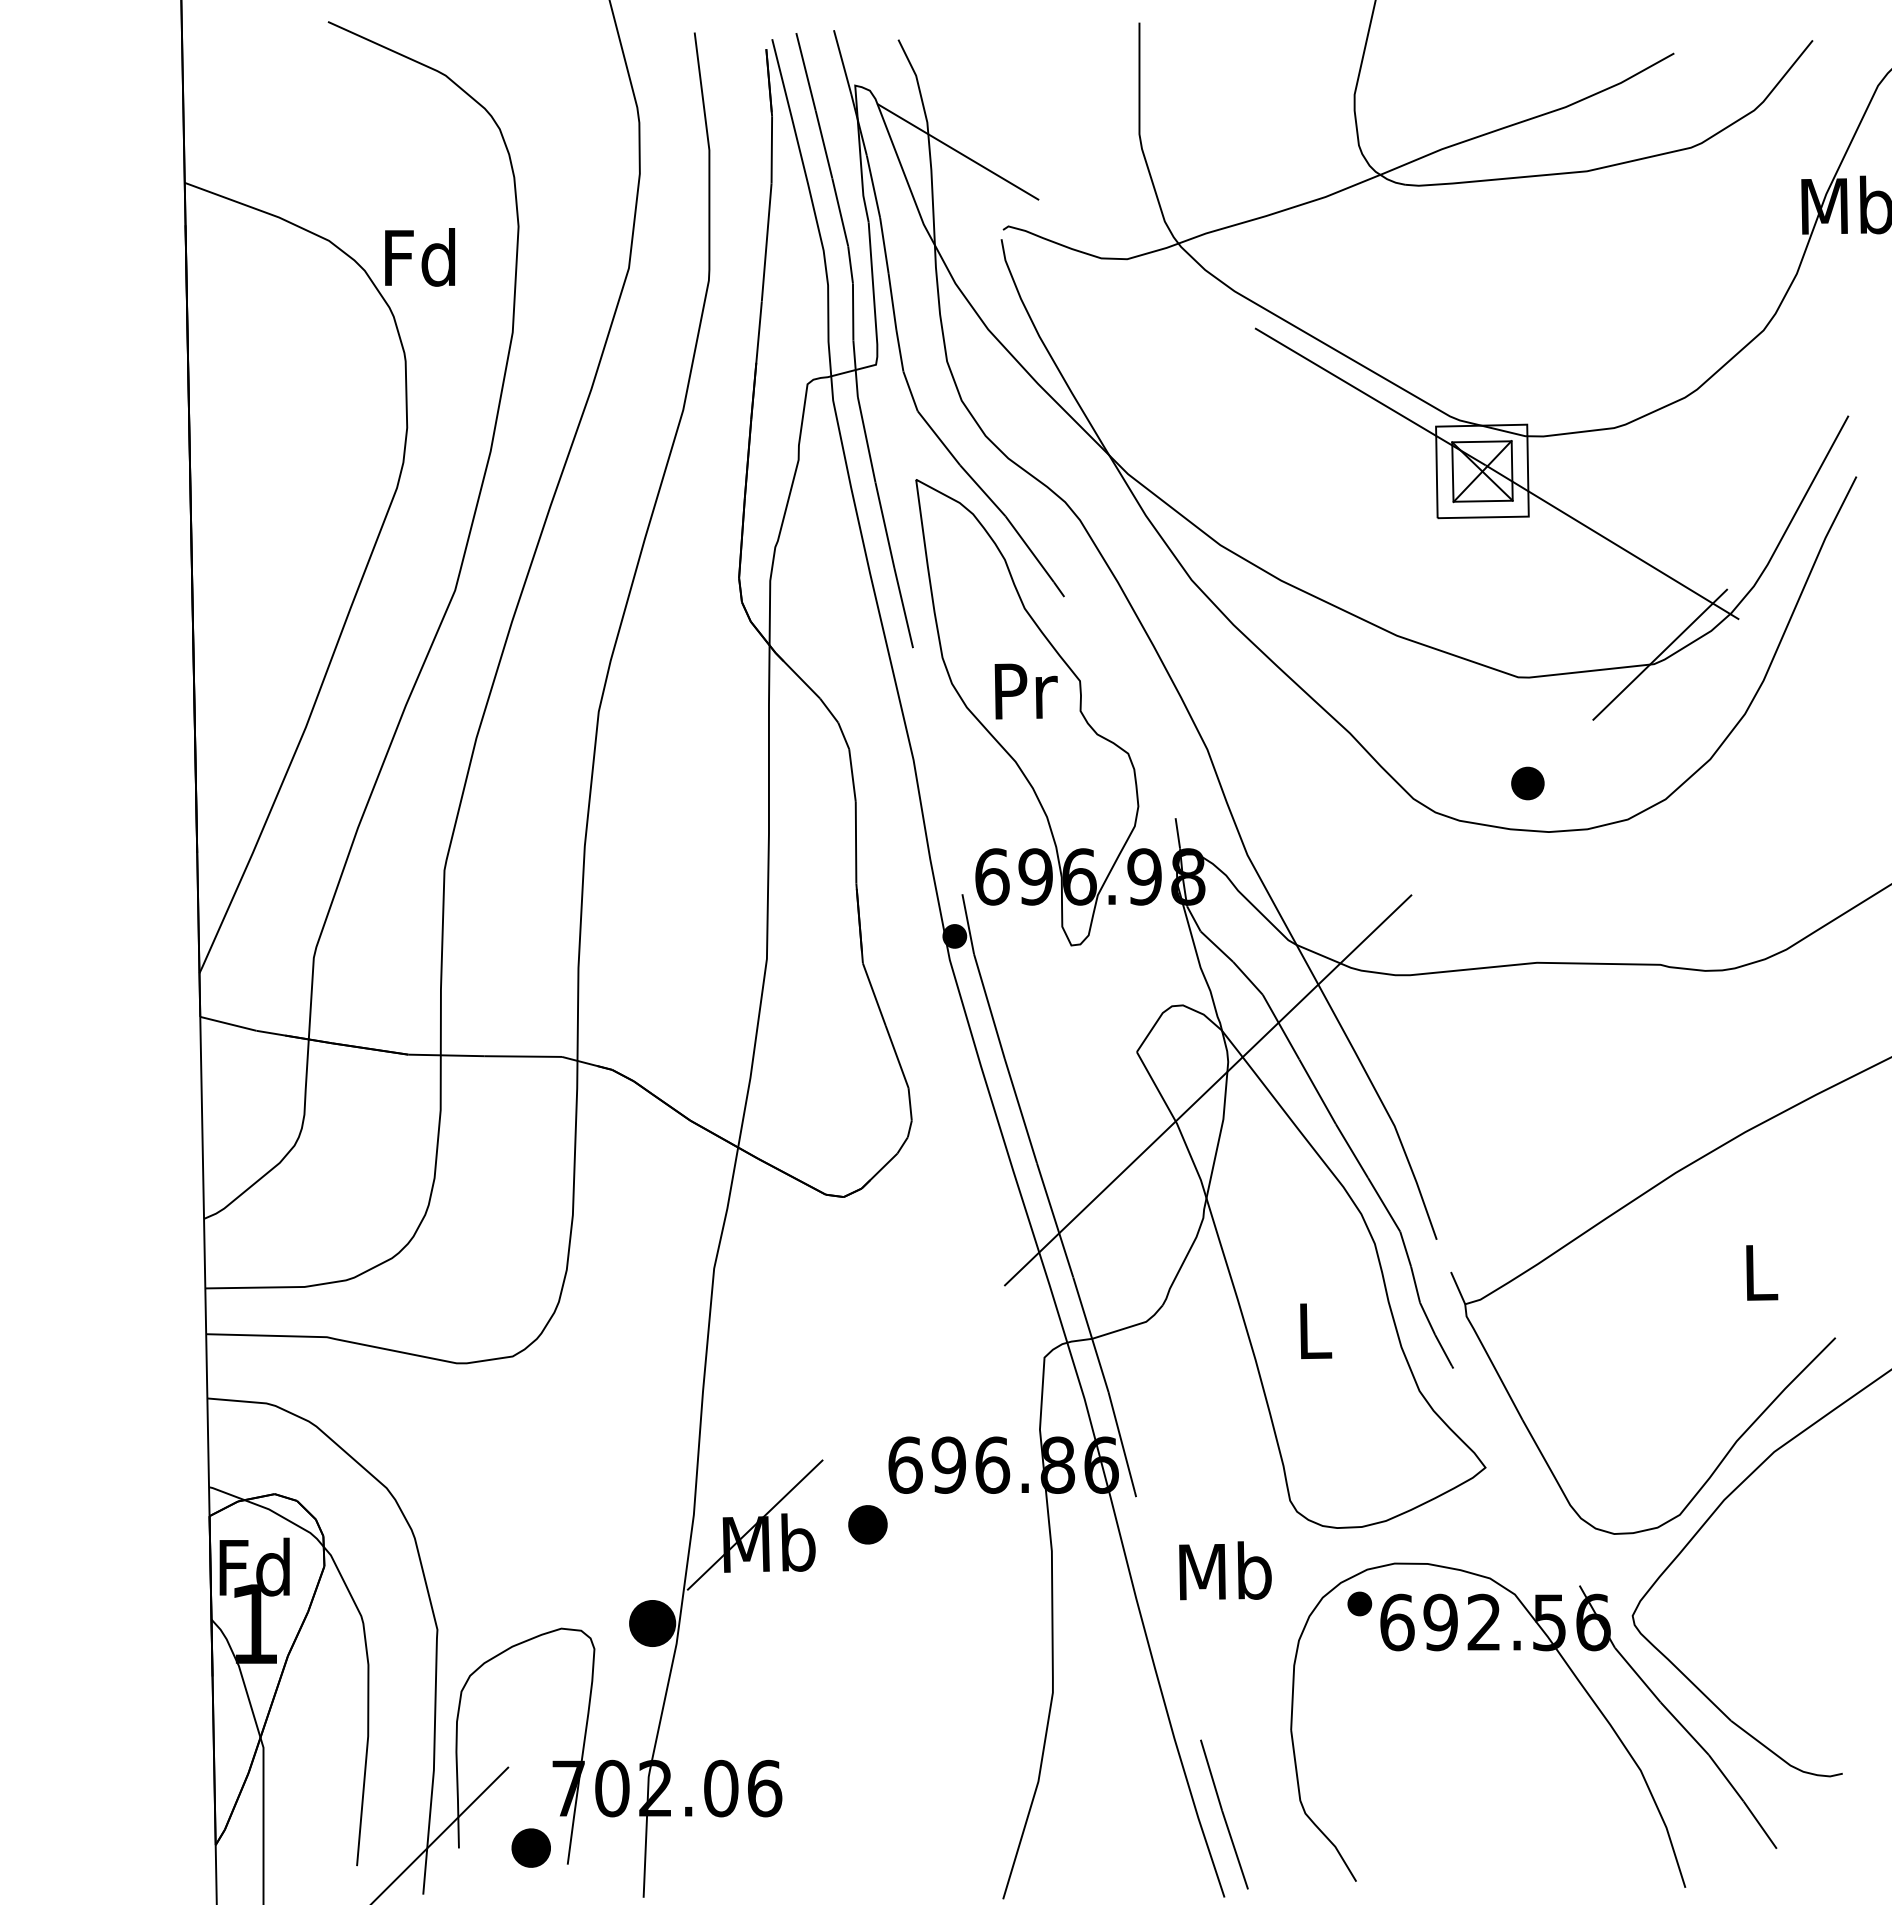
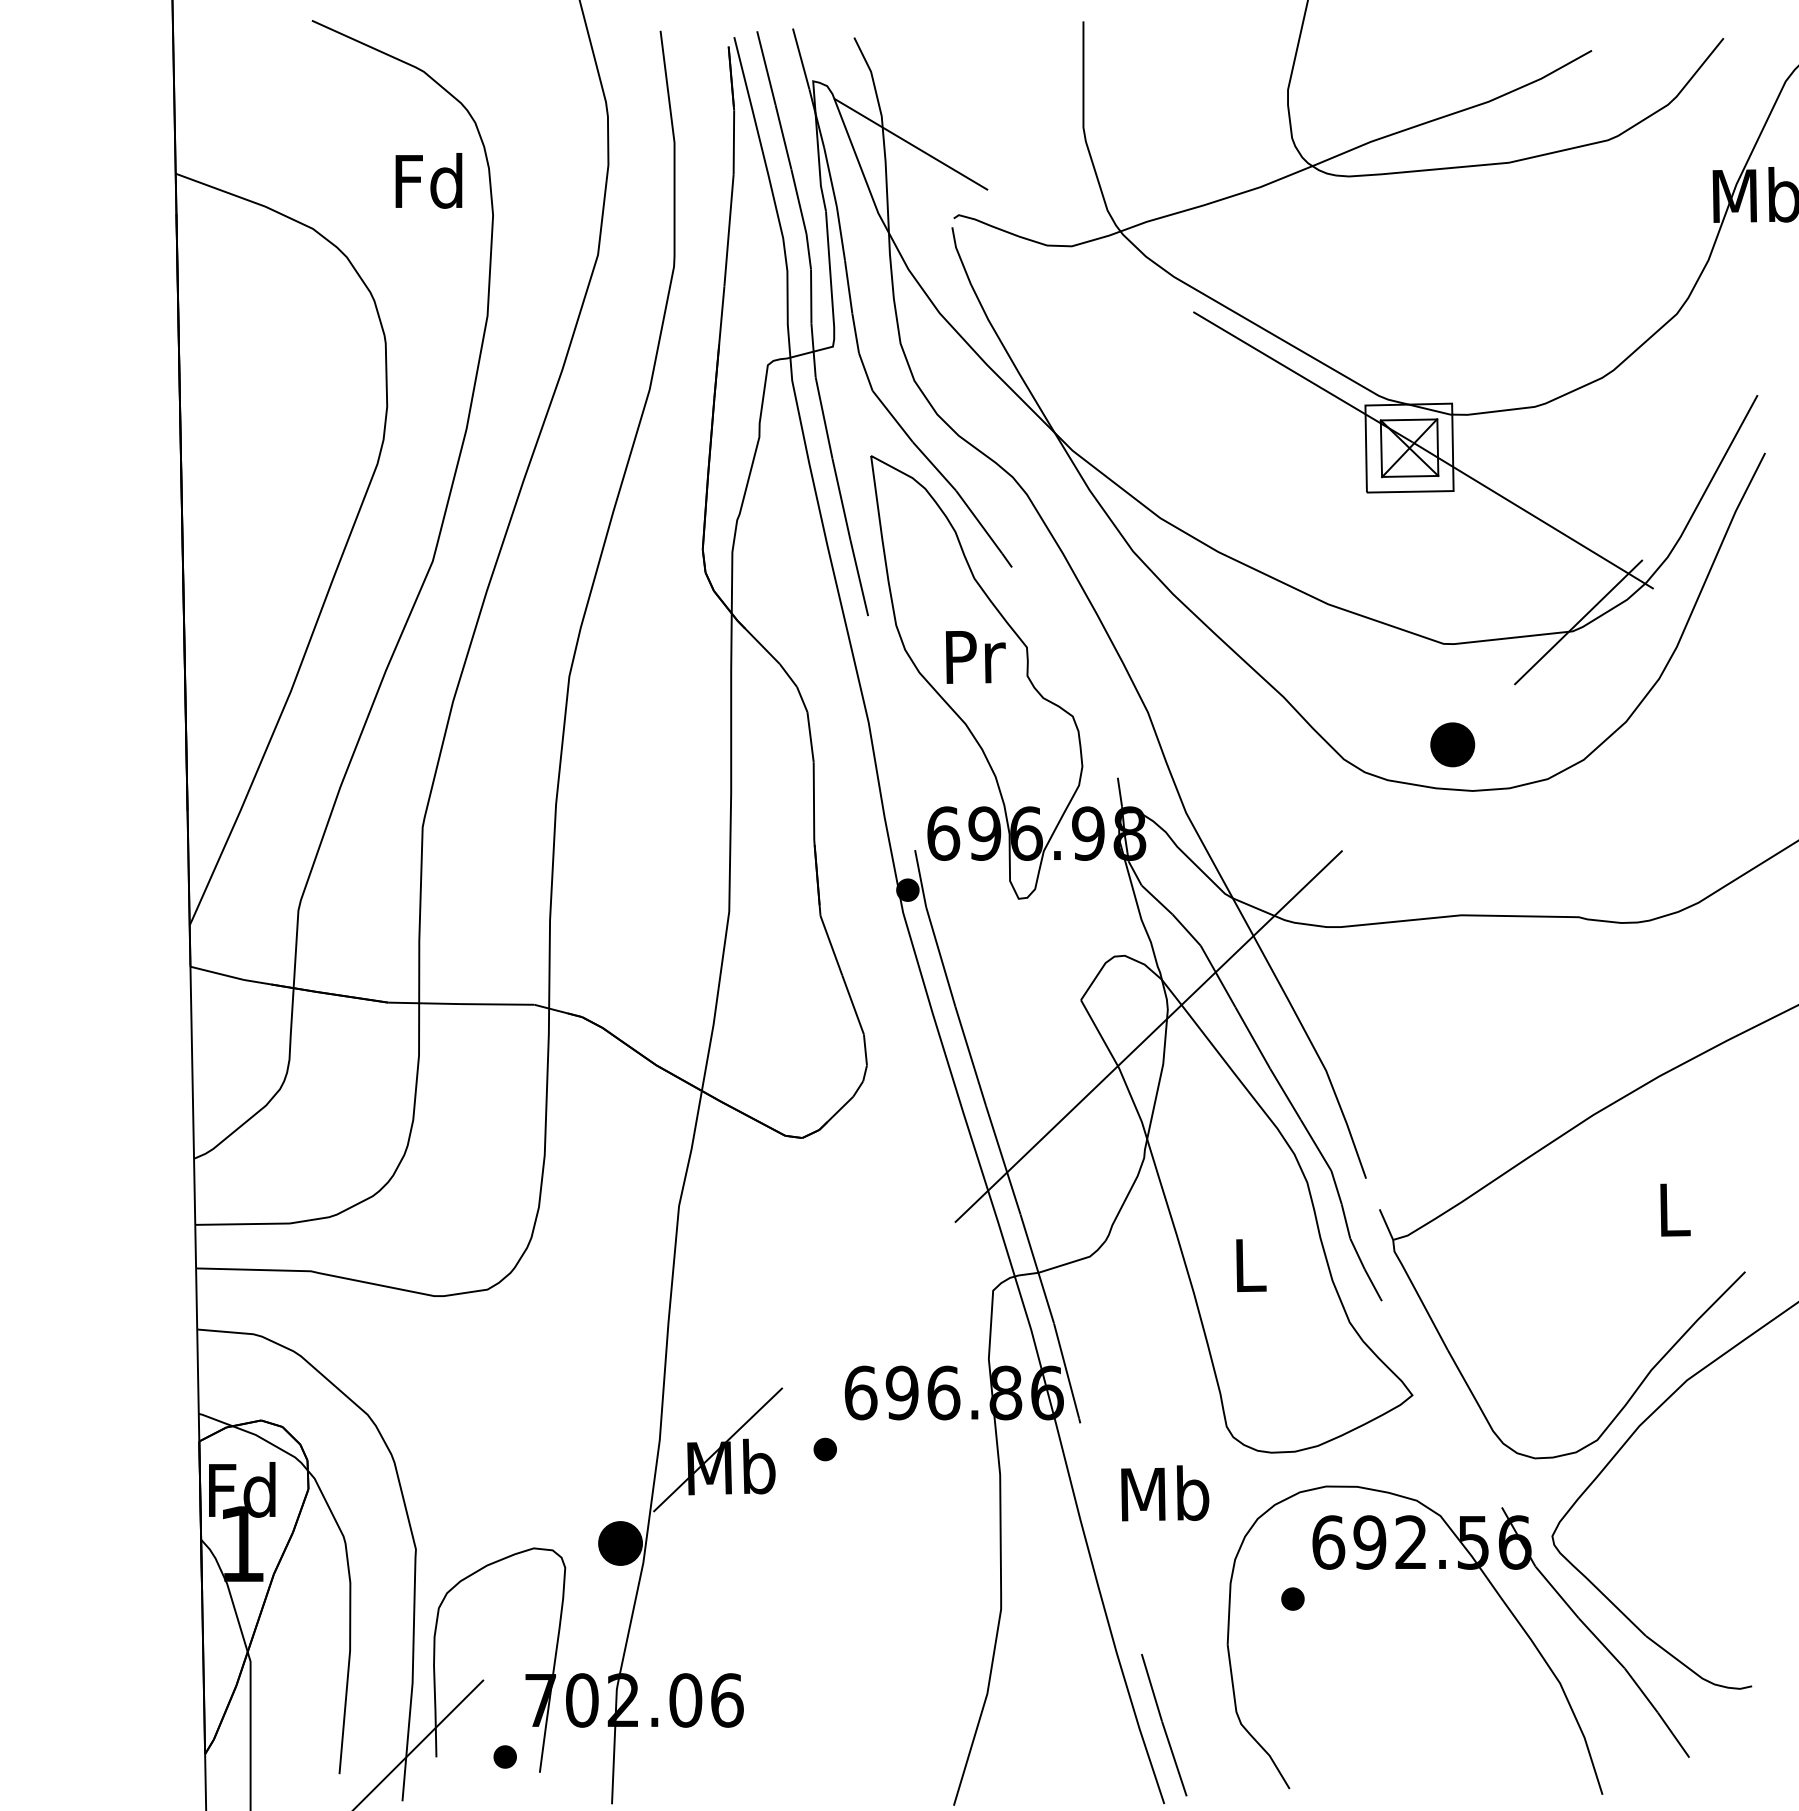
text: (419, 257) -> (428, 180), moved
part: (1527, 783) -> (1452, 744), size x1.43
part: (867, 1524) -> (824, 1449), size x0.62
part: (1359, 1603) -> (1292, 1598), moved
part: (531, 1847) -> (505, 1756), size x0.62

